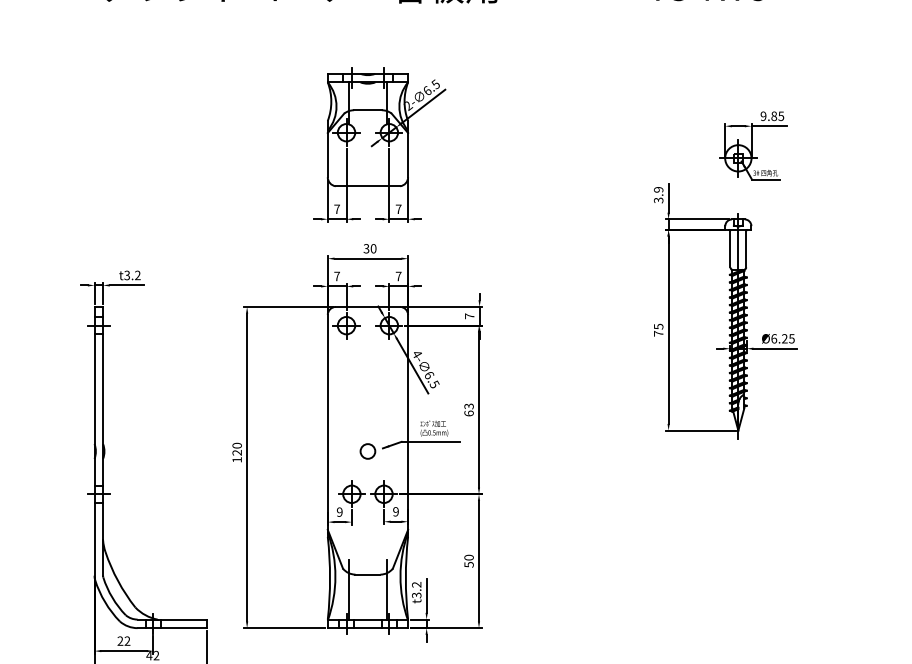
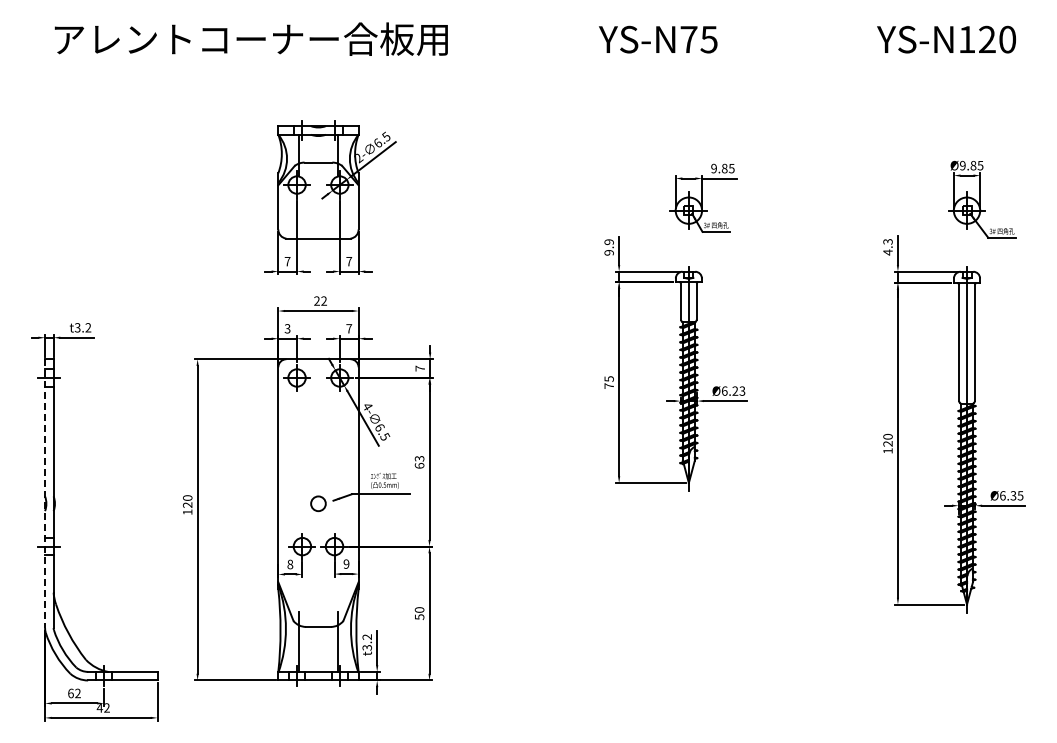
text: (657, 200) -> (608, 252), 3.9 -> 9.9
text: (369, 248) -> (320, 300), 30 -> 22
text: (336, 276) -> (287, 328), 7 -> 3
text: (791, 338) -> (742, 390), Ø6.25 -> Ø6.23
line: (94, 442) -> (45, 494), solid -> dashed
text: (339, 512) -> (290, 564), 9 -> 8
text: (119, 641) -> (70, 693), 22 -> 62

